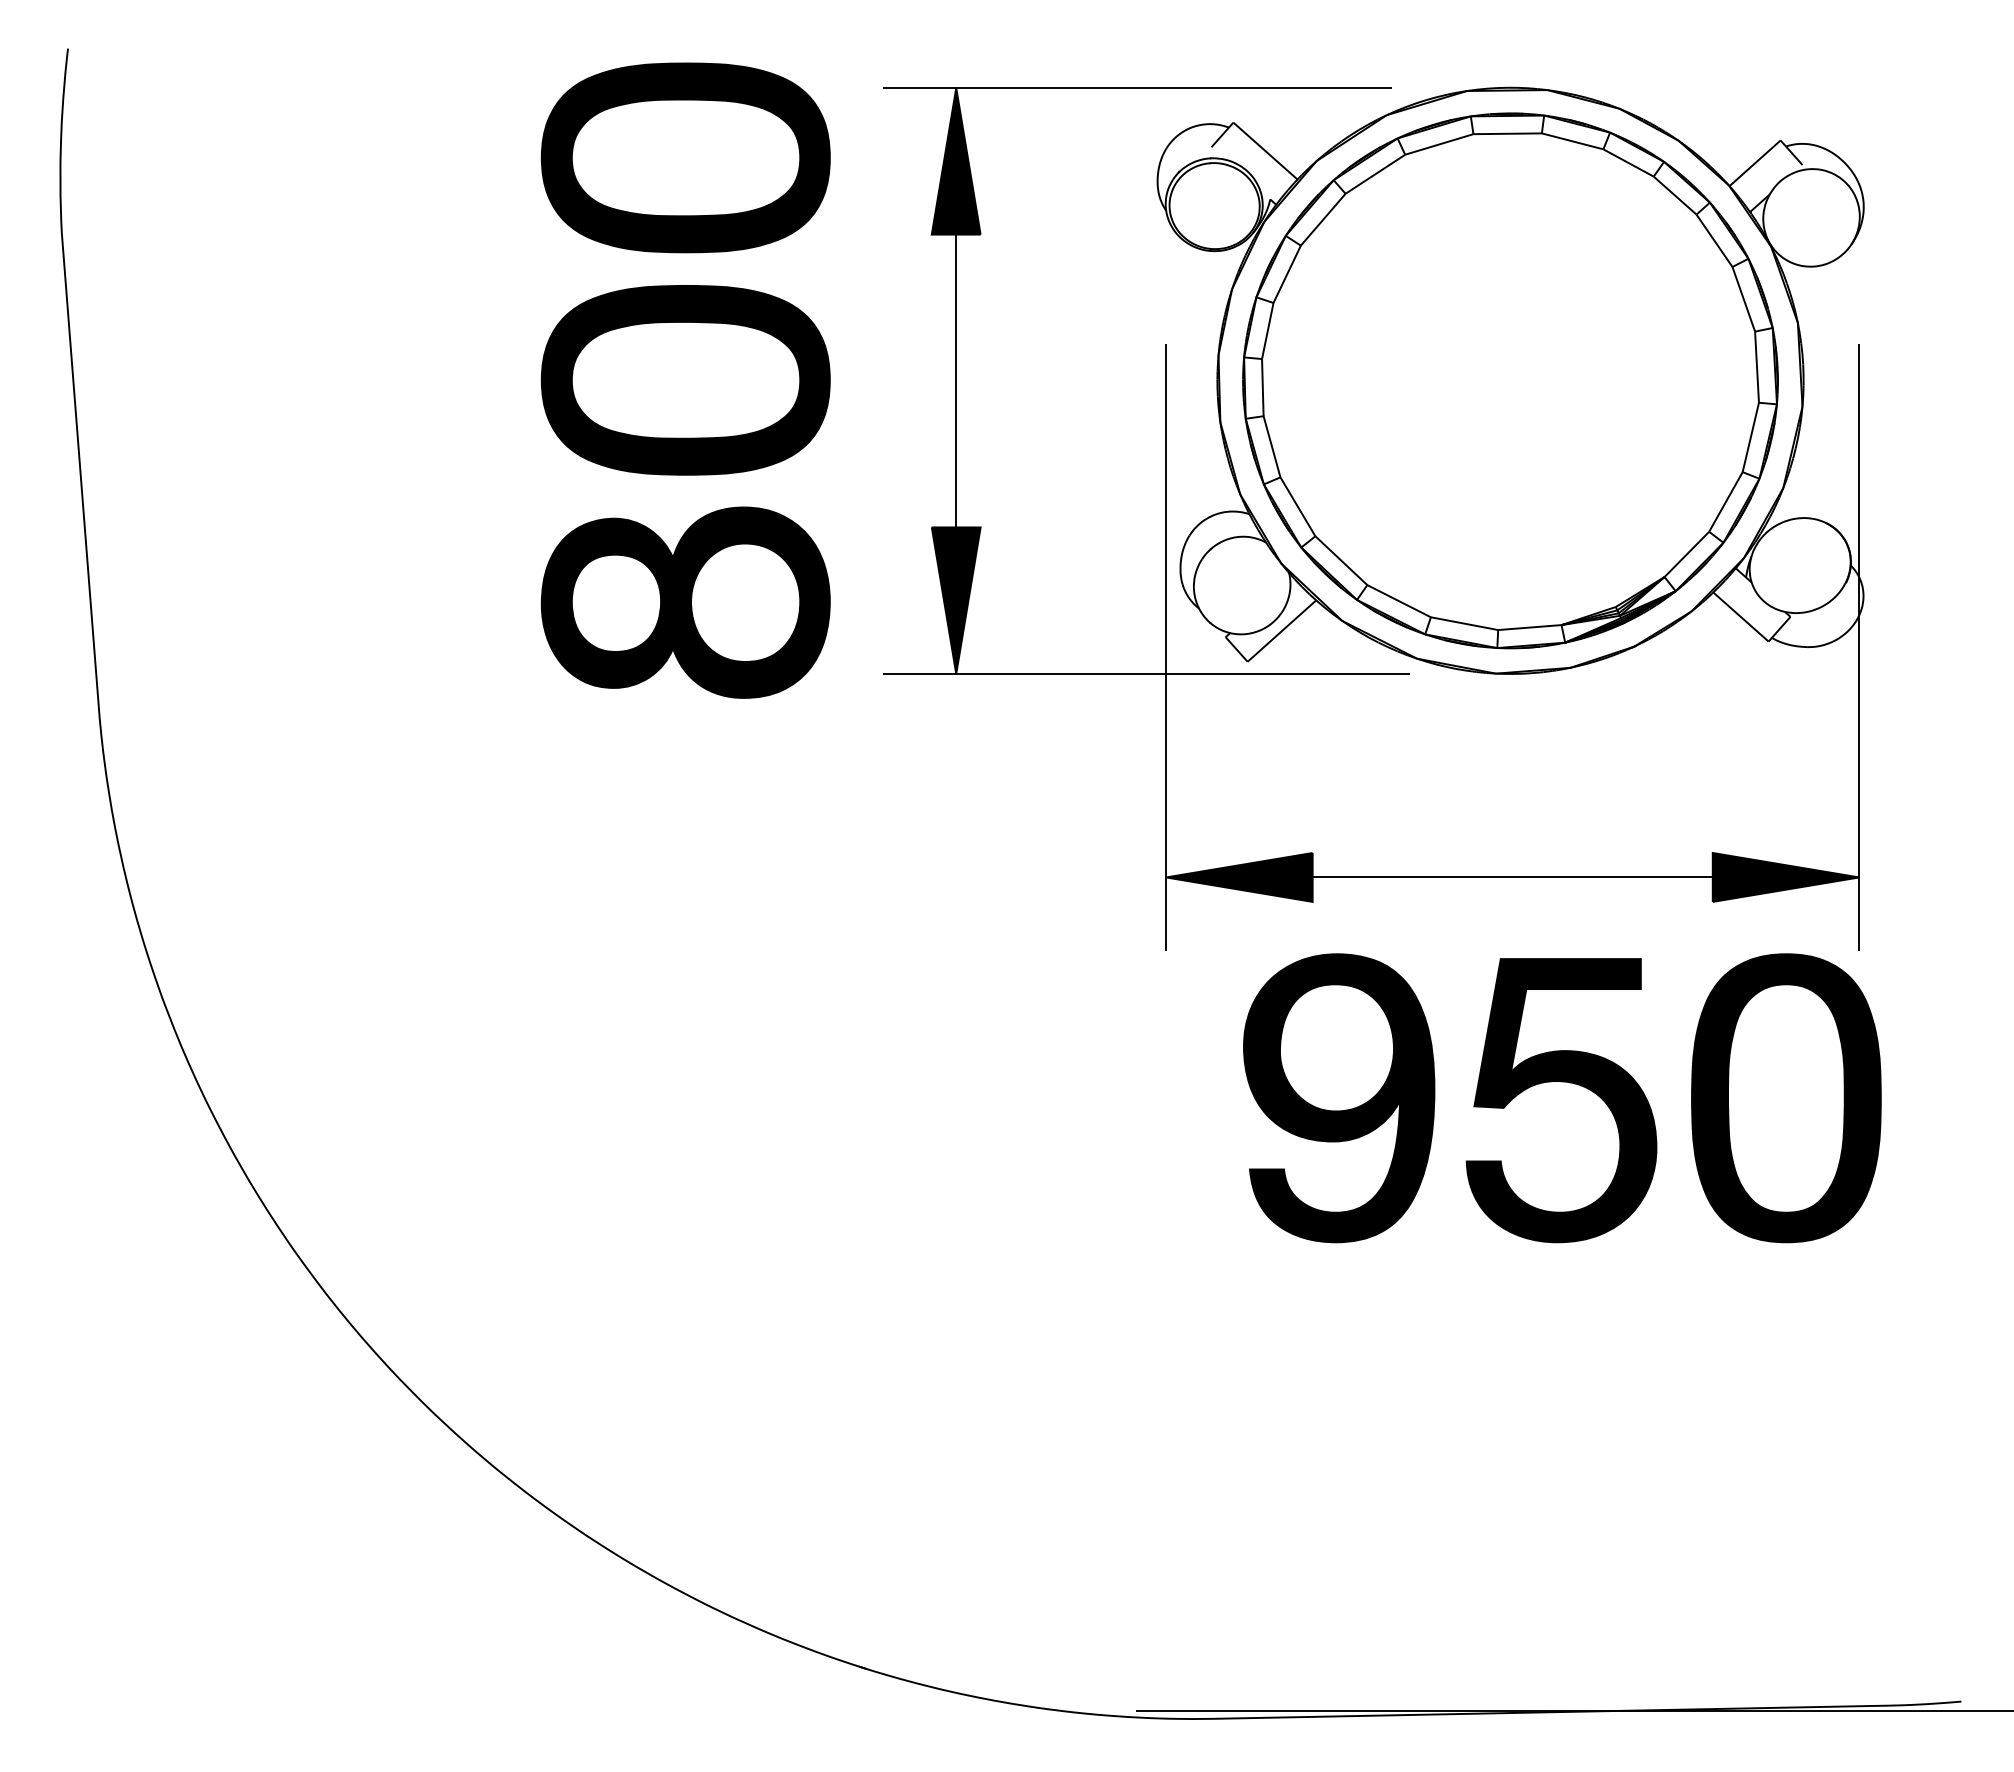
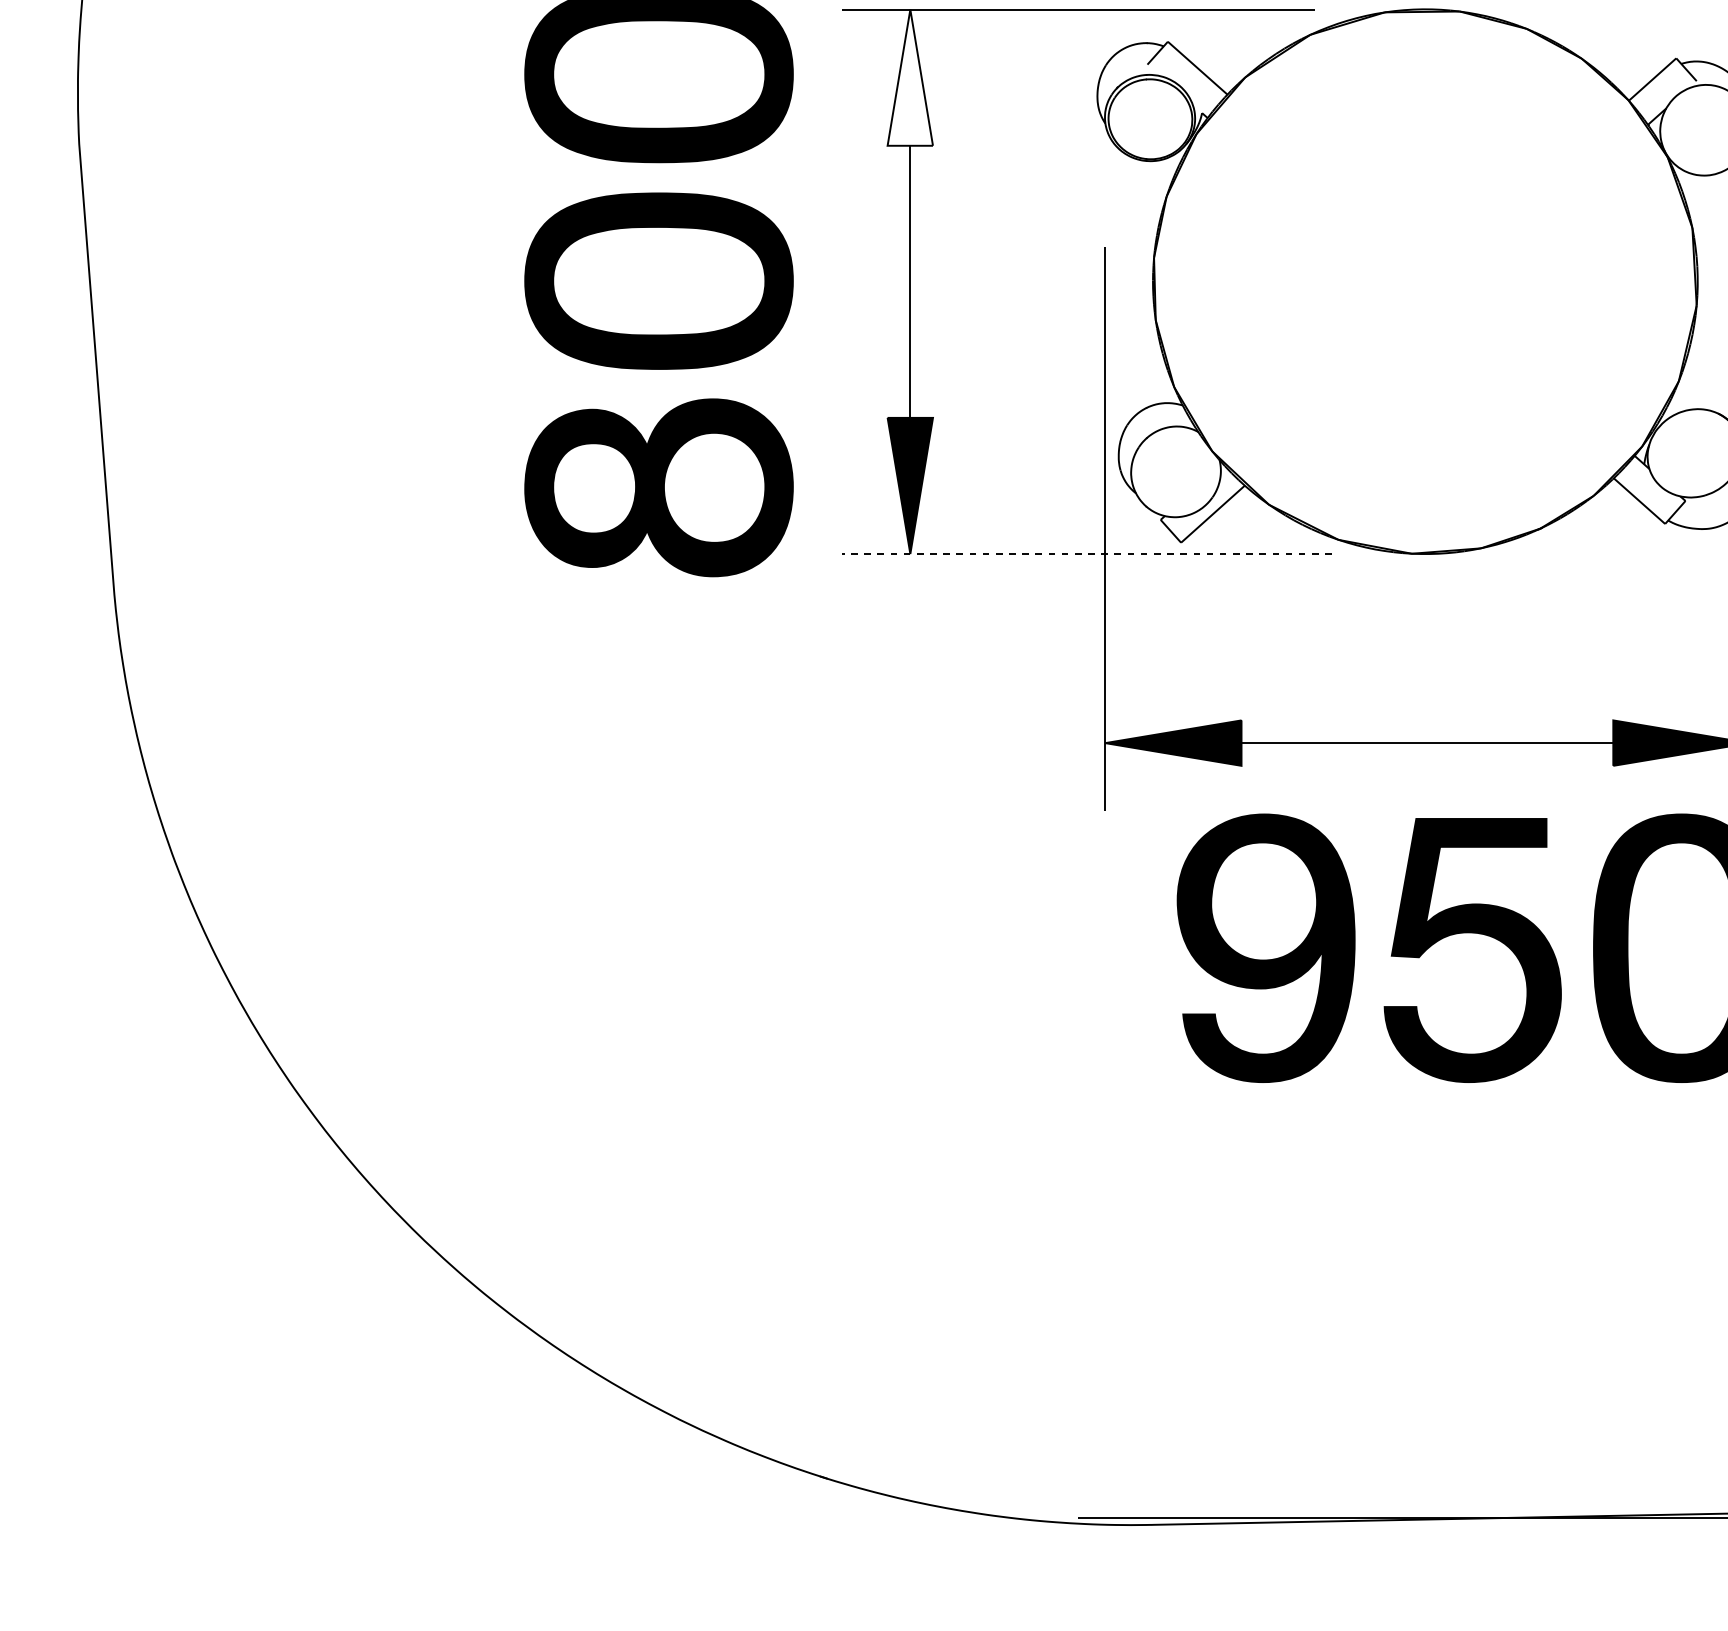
fill: (955, 161) -> (909, 77), removed
part: (1510, 380) -> (1425, 281), removed
line: (1145, 673) -> (1086, 553), solid -> dashed

